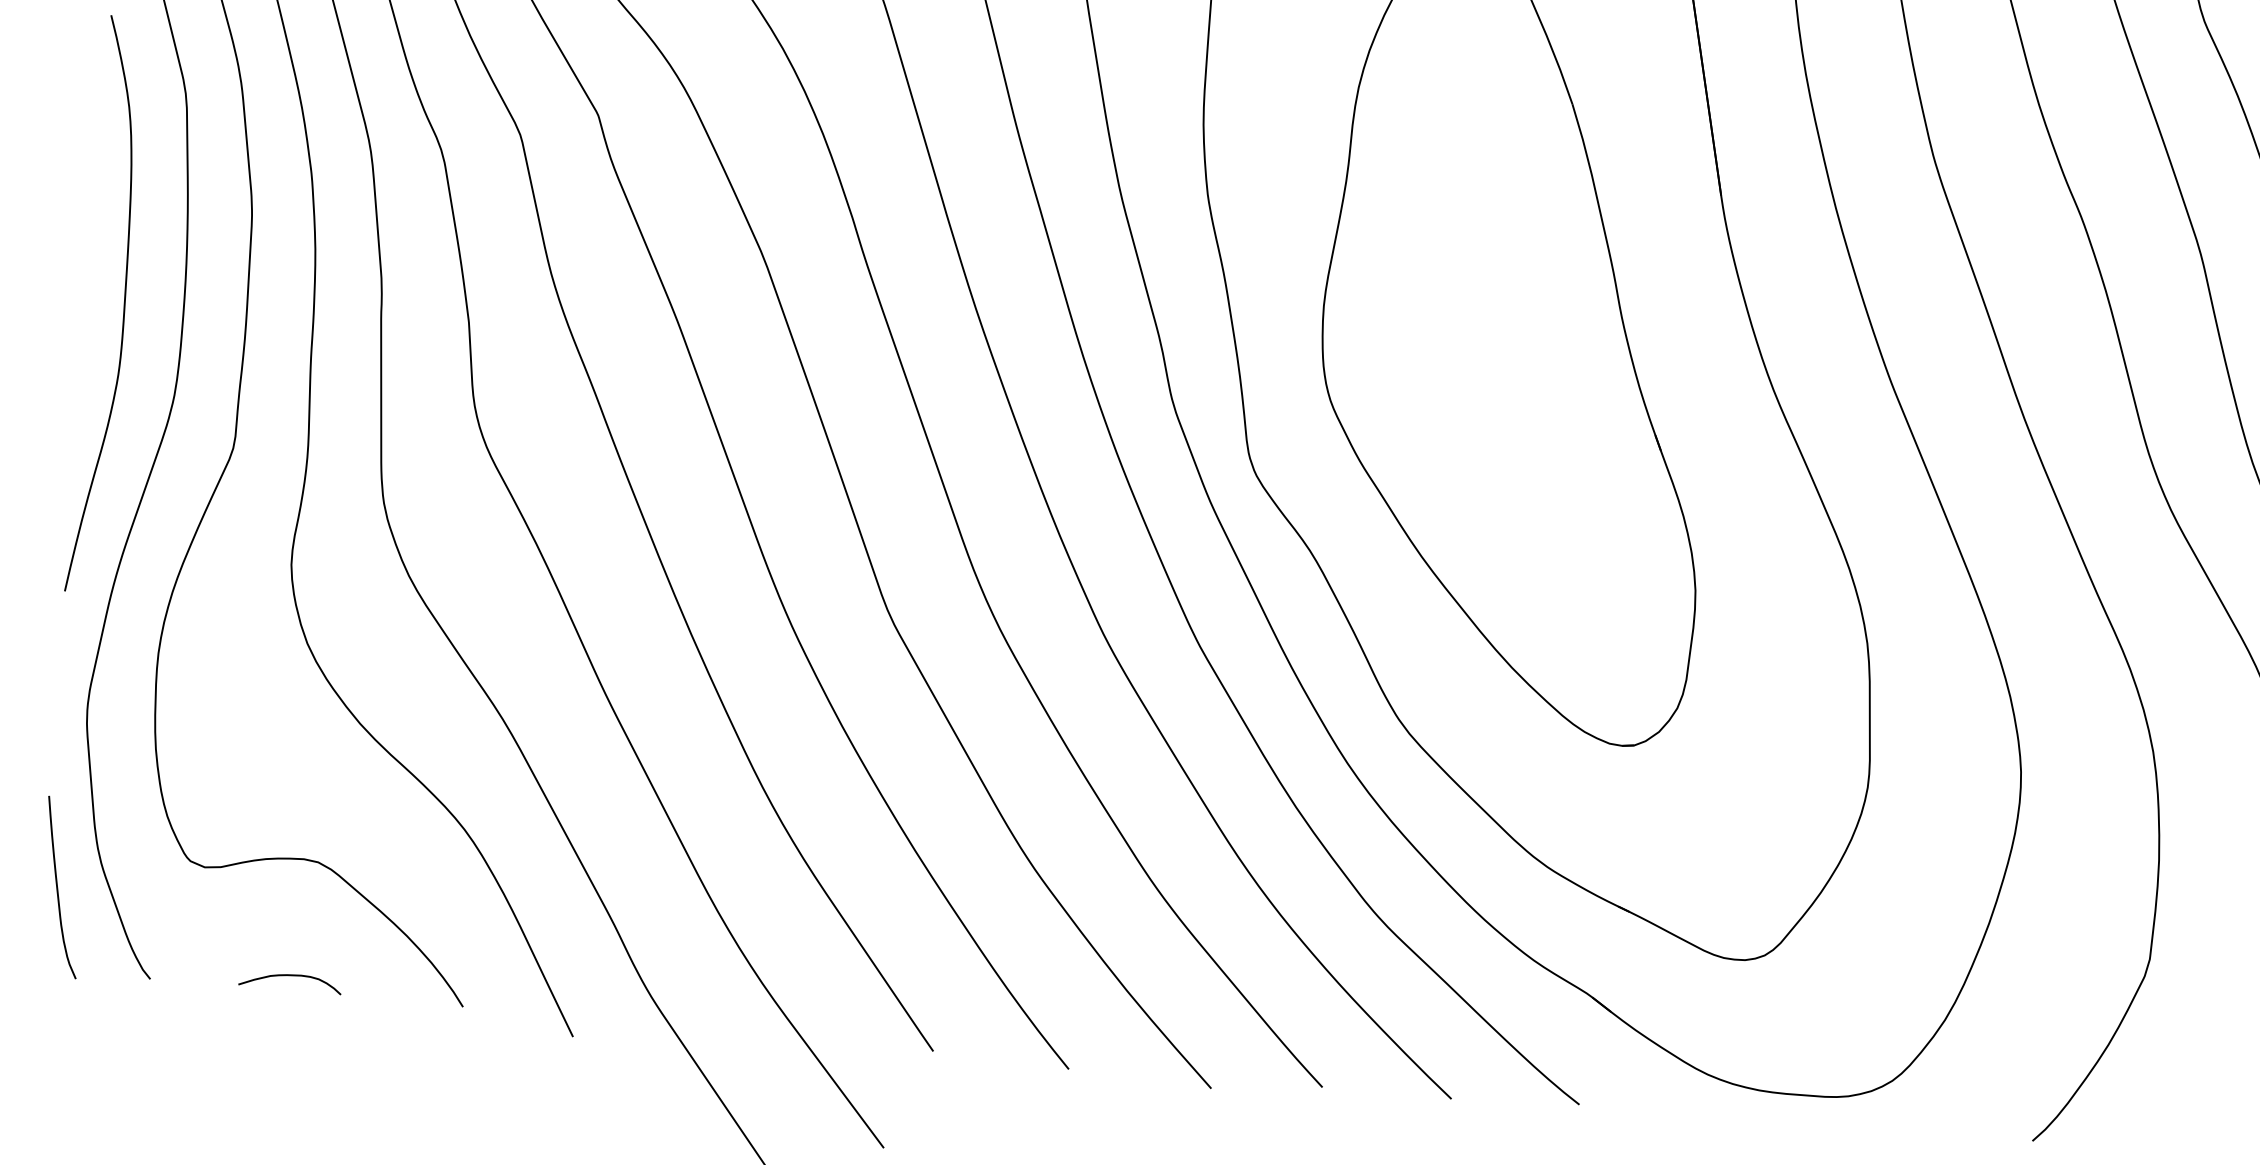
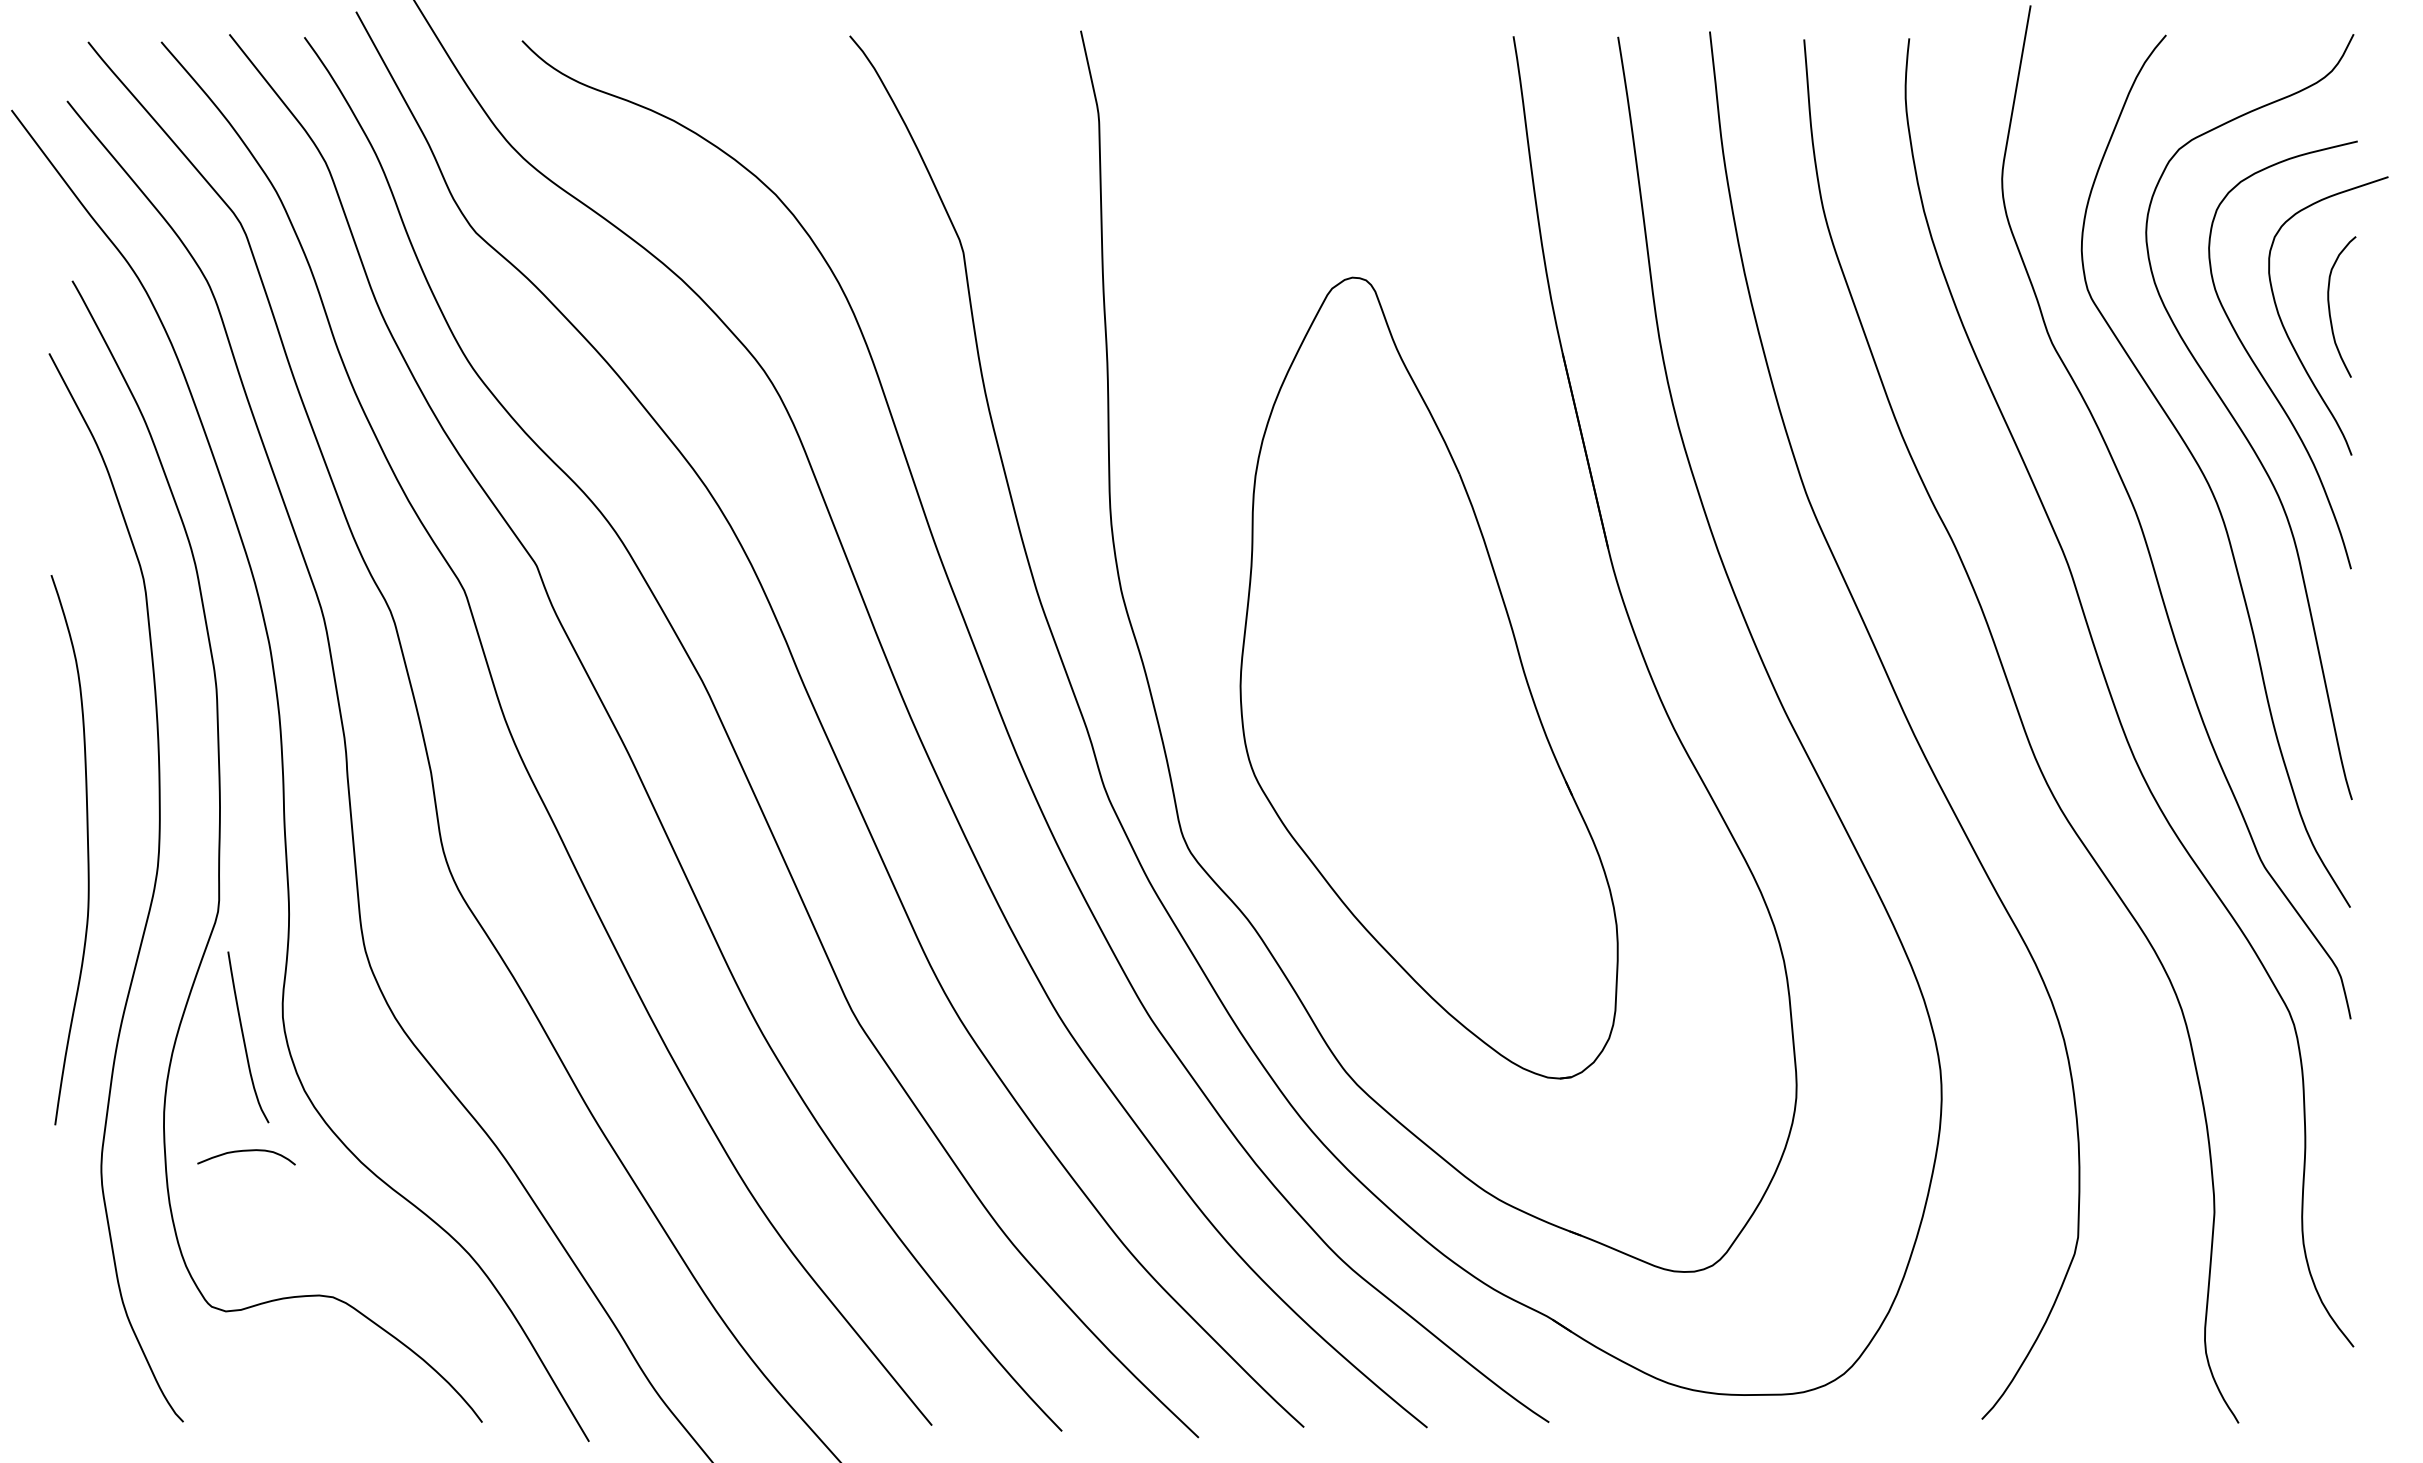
curve: (123, 306) -> (87, 850), moved
curve: (58, 887) -> (244, 1037), moved
curve: (290, 976) -> (246, 1151), moved

